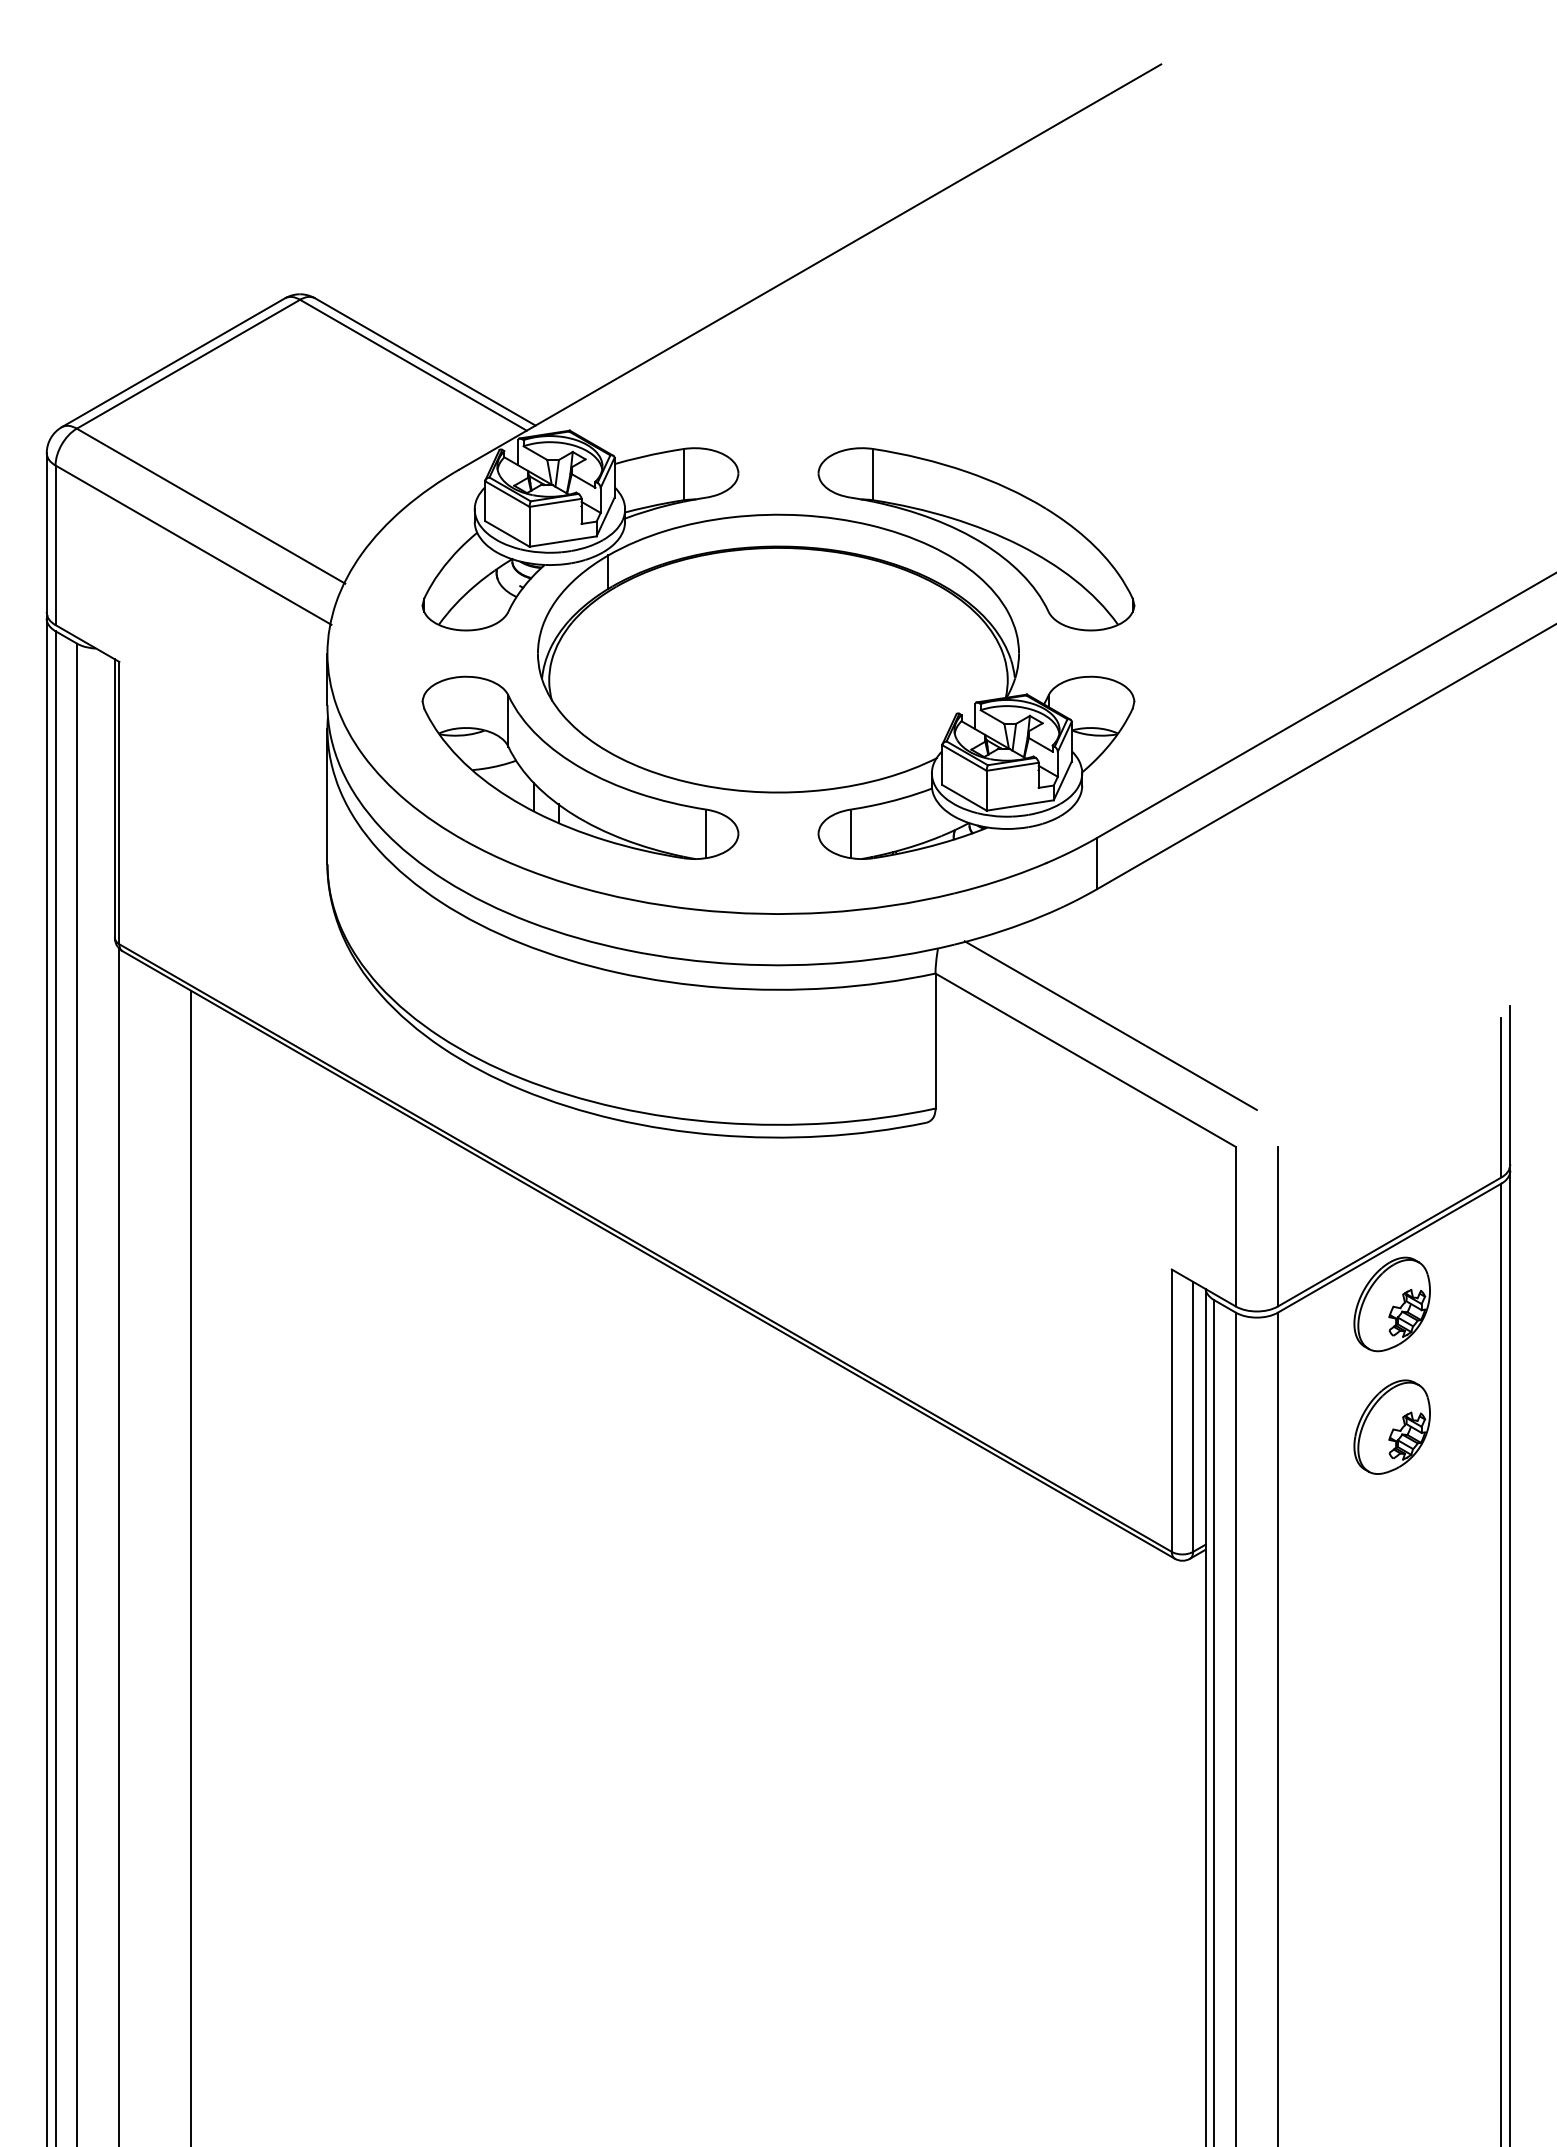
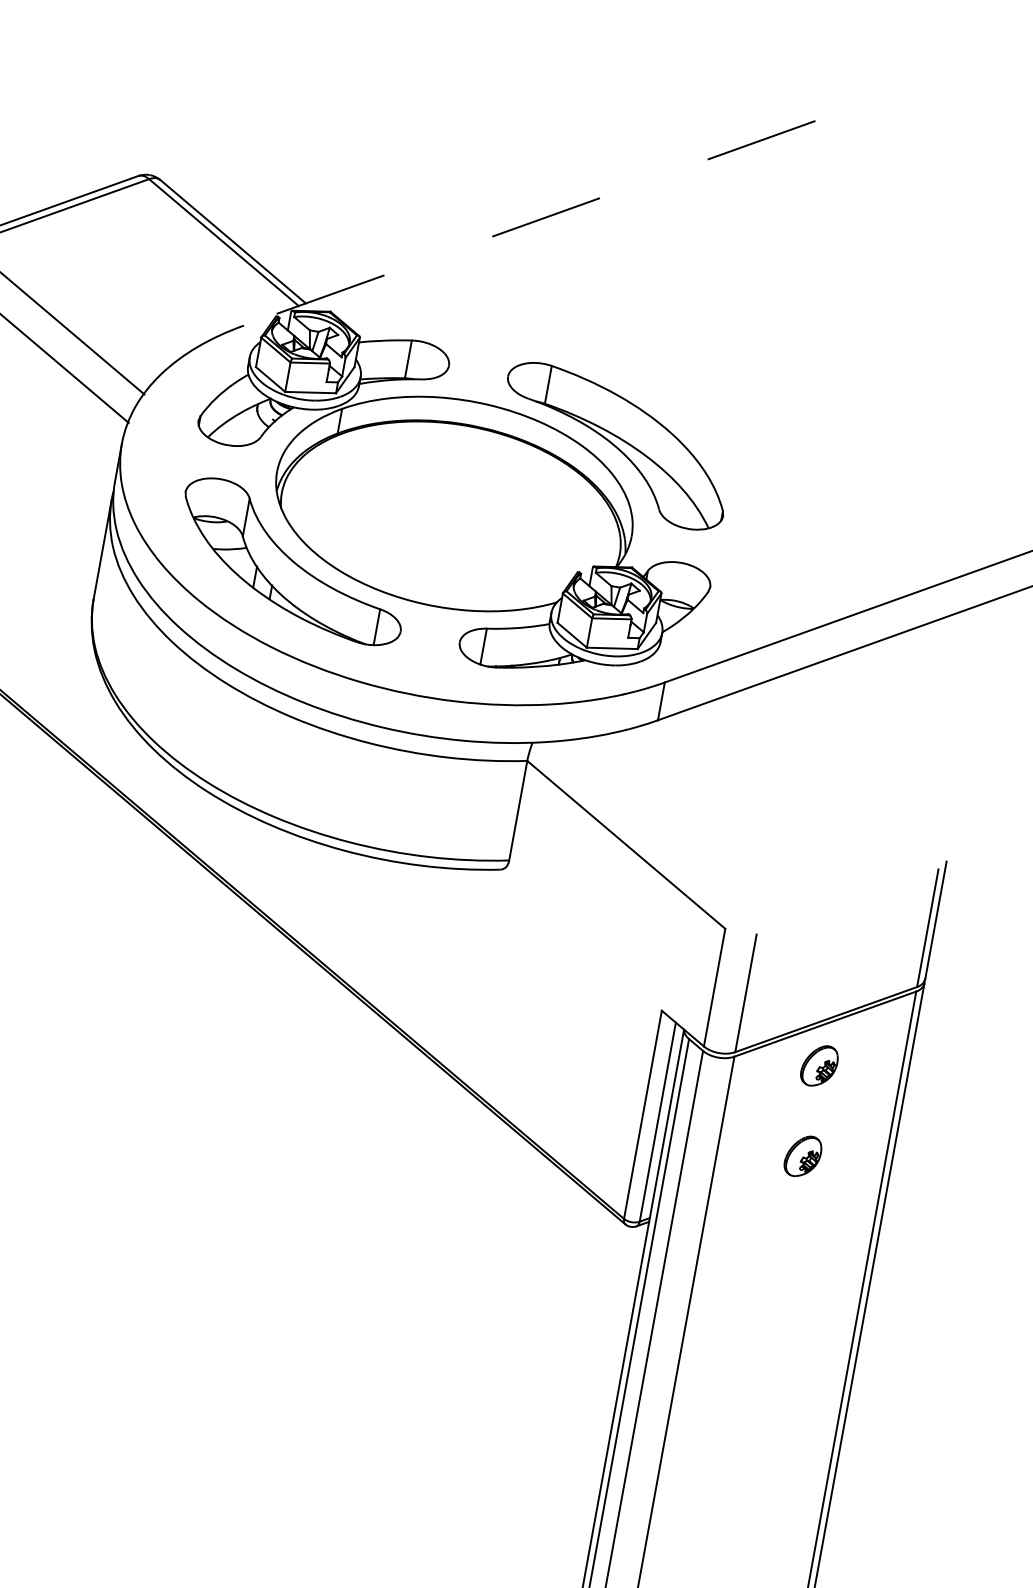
line: (809, 267) -> (528, 223), solid -> dashed
line: (1110, 1025) -> (649, 822), removed
part: (1391, 1304) -> (819, 1065), size x0.6
part: (1391, 1426) -> (802, 1155), size x0.6

